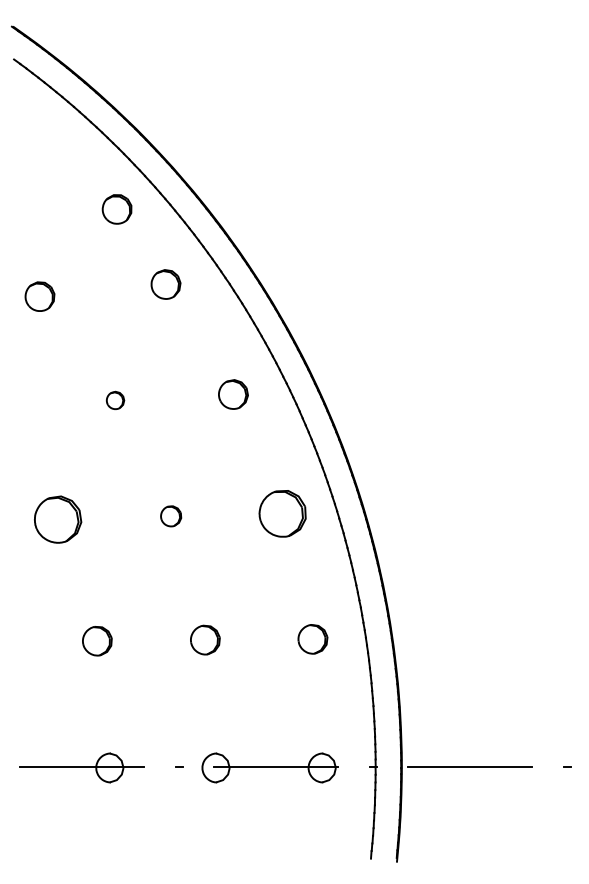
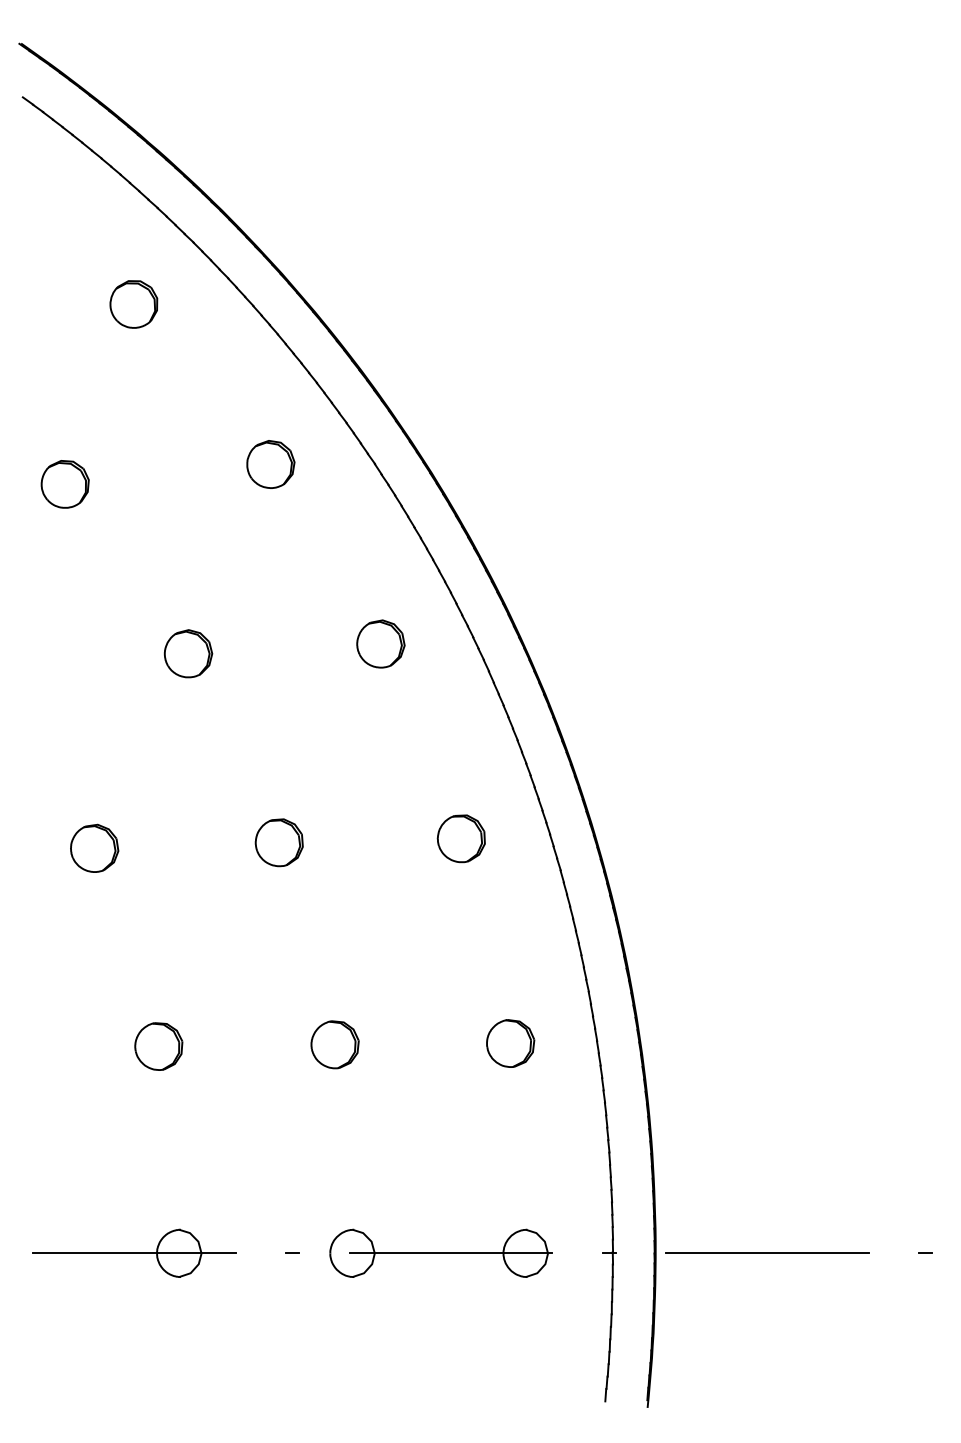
part: (116, 209) -> (132, 304), moved
part: (115, 400) -> (188, 653), size x1.67
part: (282, 513) -> (460, 838), size x0.62
part: (170, 516) -> (278, 843), size x1.43
part: (57, 519) -> (93, 847), size x0.62

